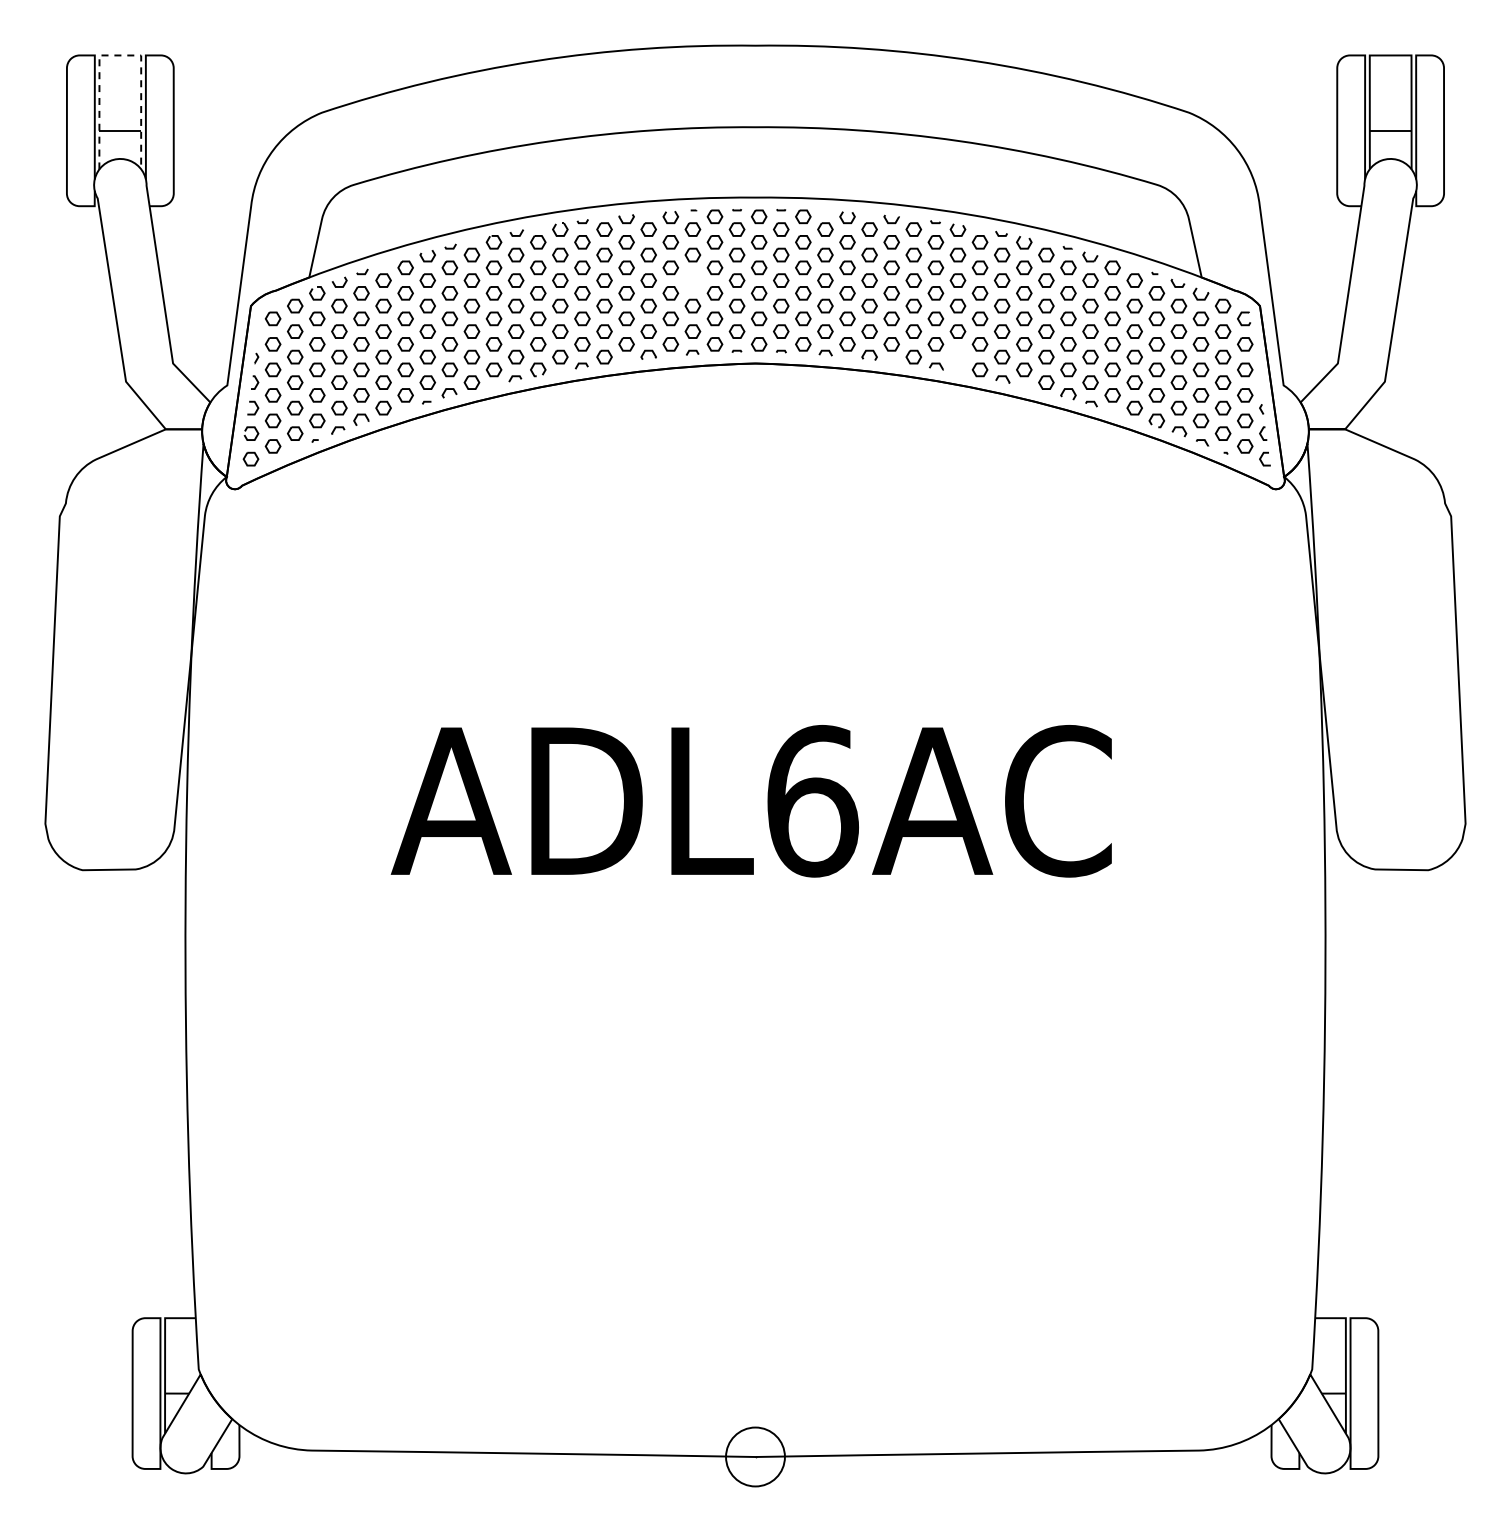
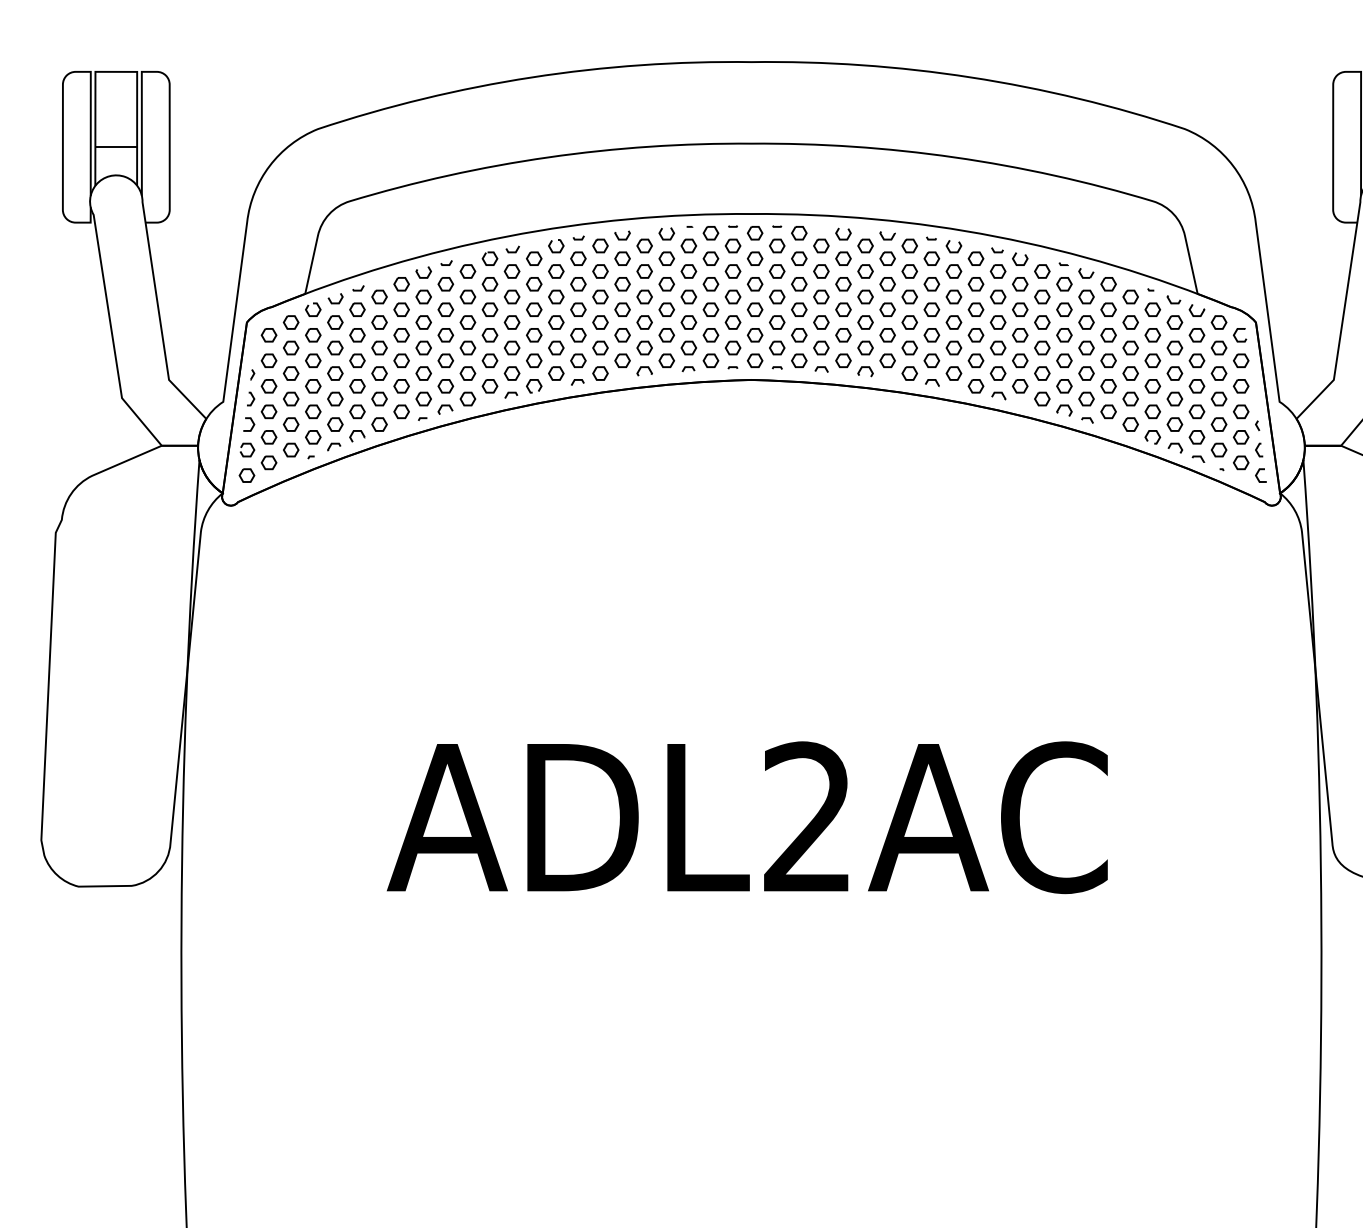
line: (120, 55) -> (116, 71), dashed -> solid
part: (692, 280) -> (688, 296), added
part: (957, 356) -> (953, 372), added
text: (812, 801) -> (808, 817), ADL6AC -> ADL2AC

